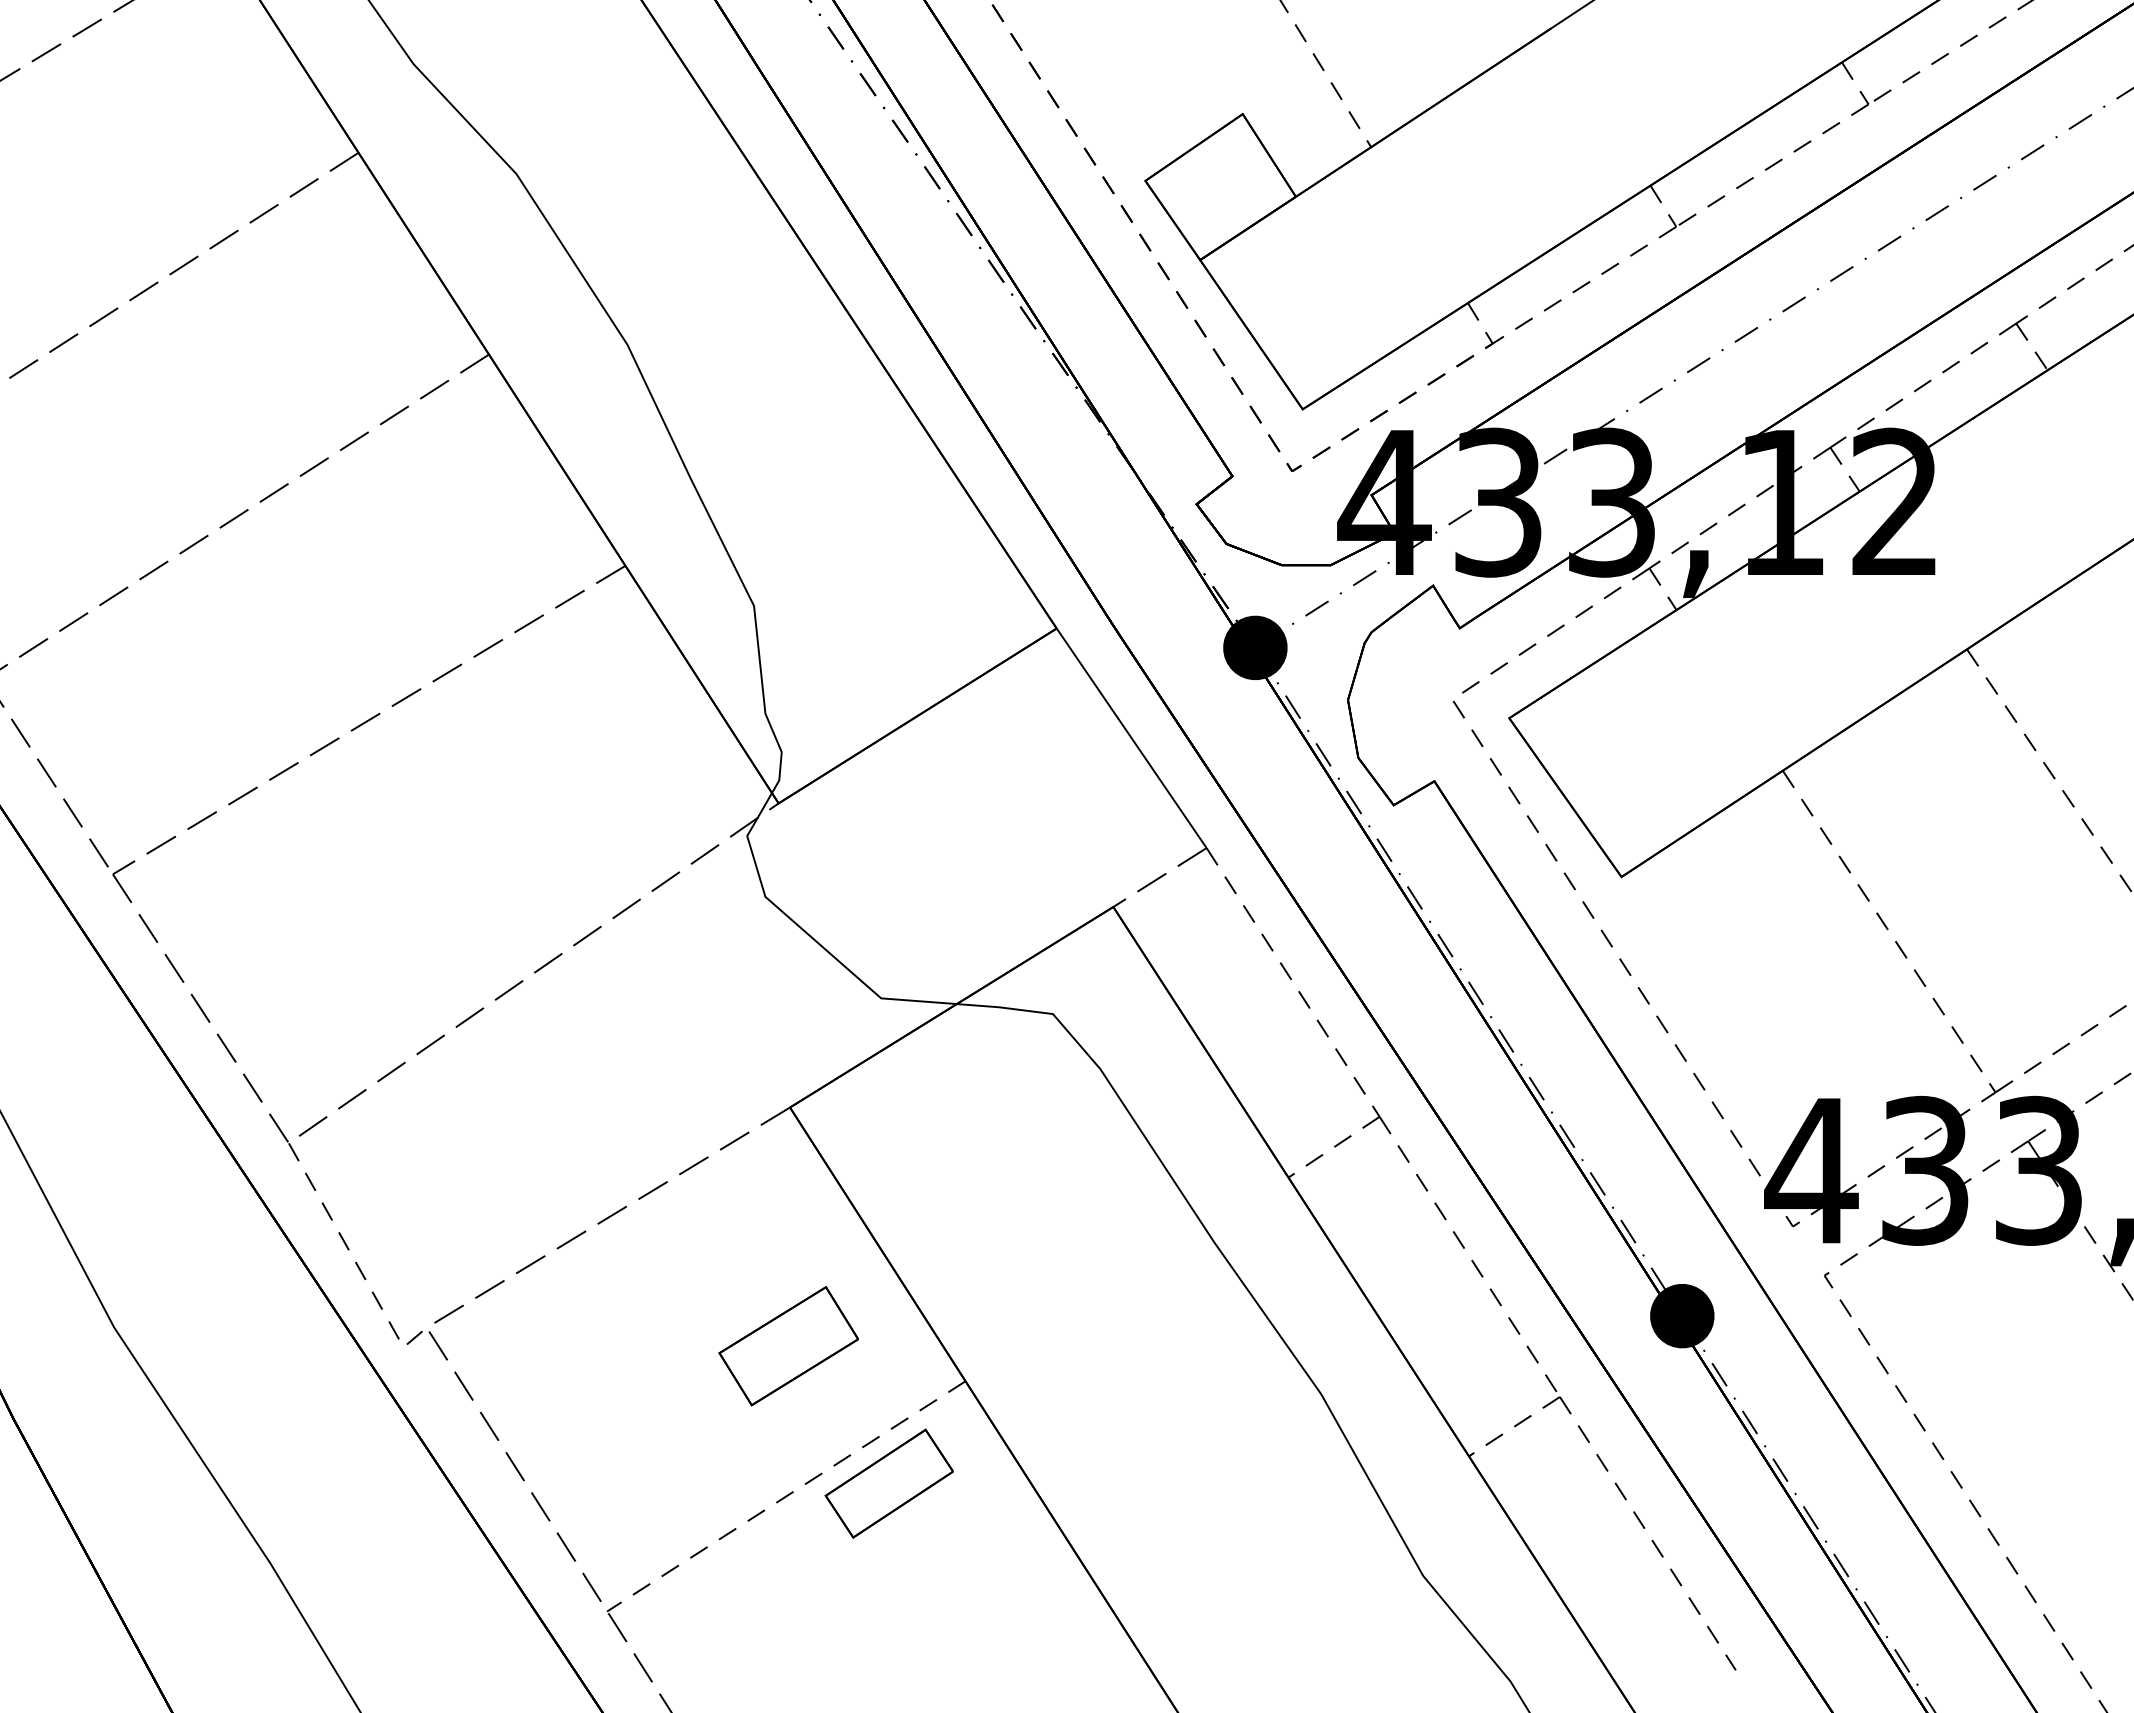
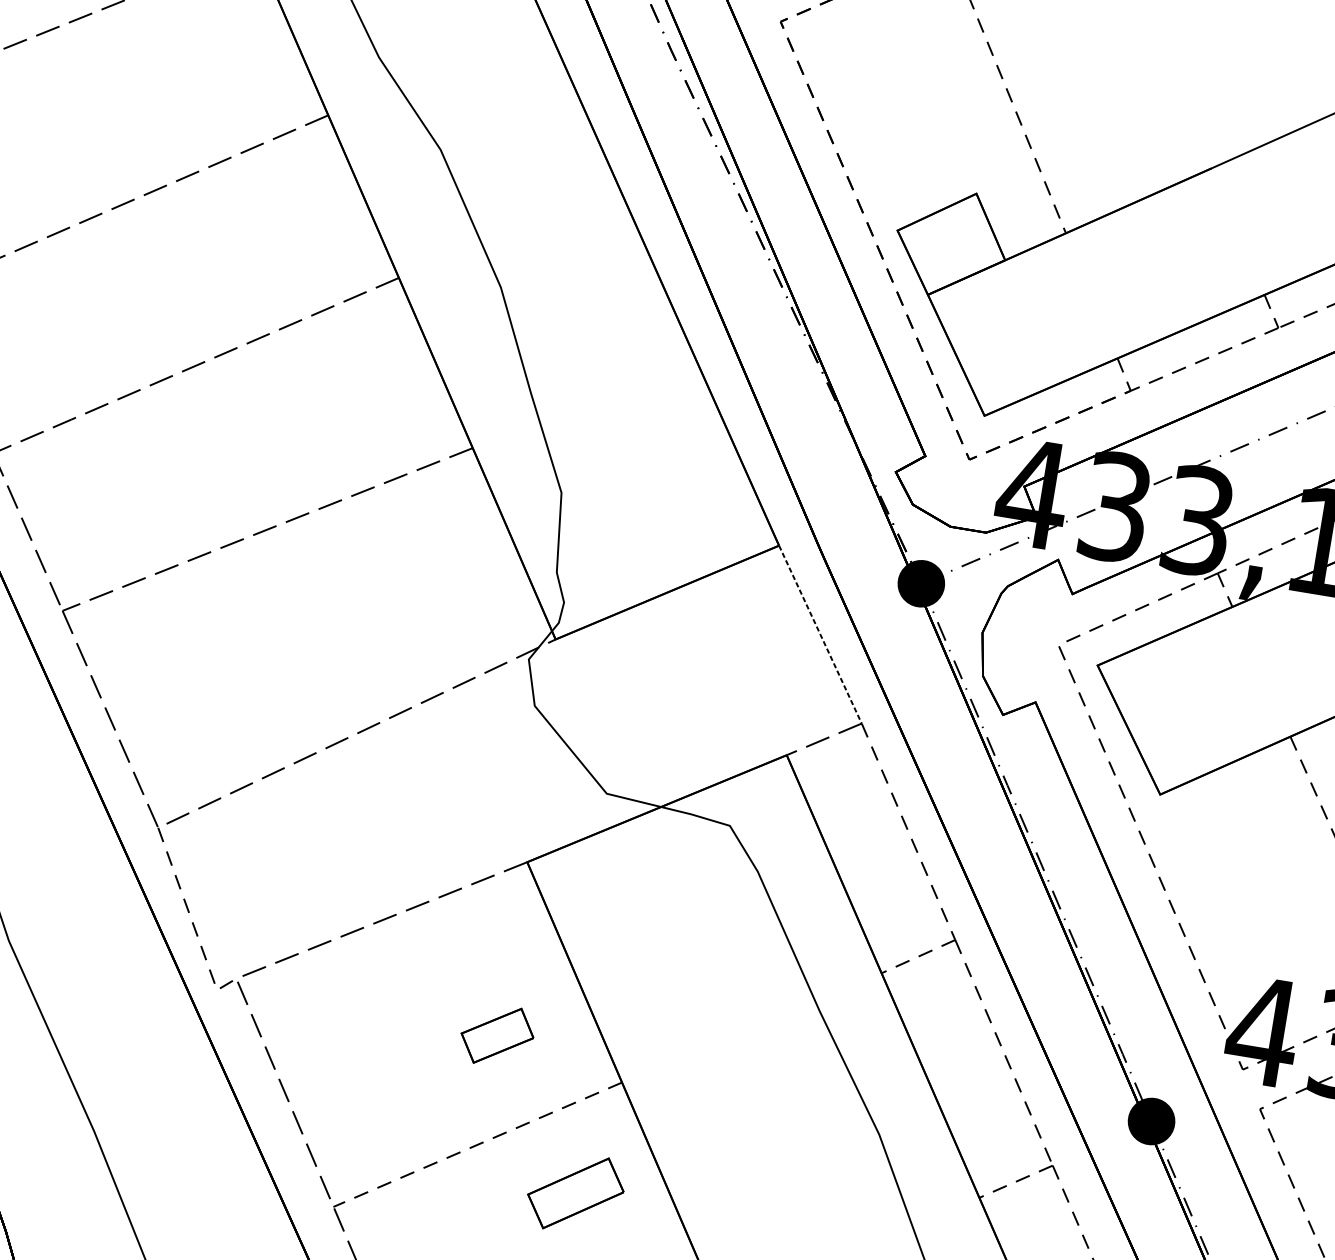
line: (1131, 738) -> (820, 634), solid -> dashed
part: (788, 1346) -> (497, 1035), size x0.7
part: (888, 1483) -> (575, 1193), moved

